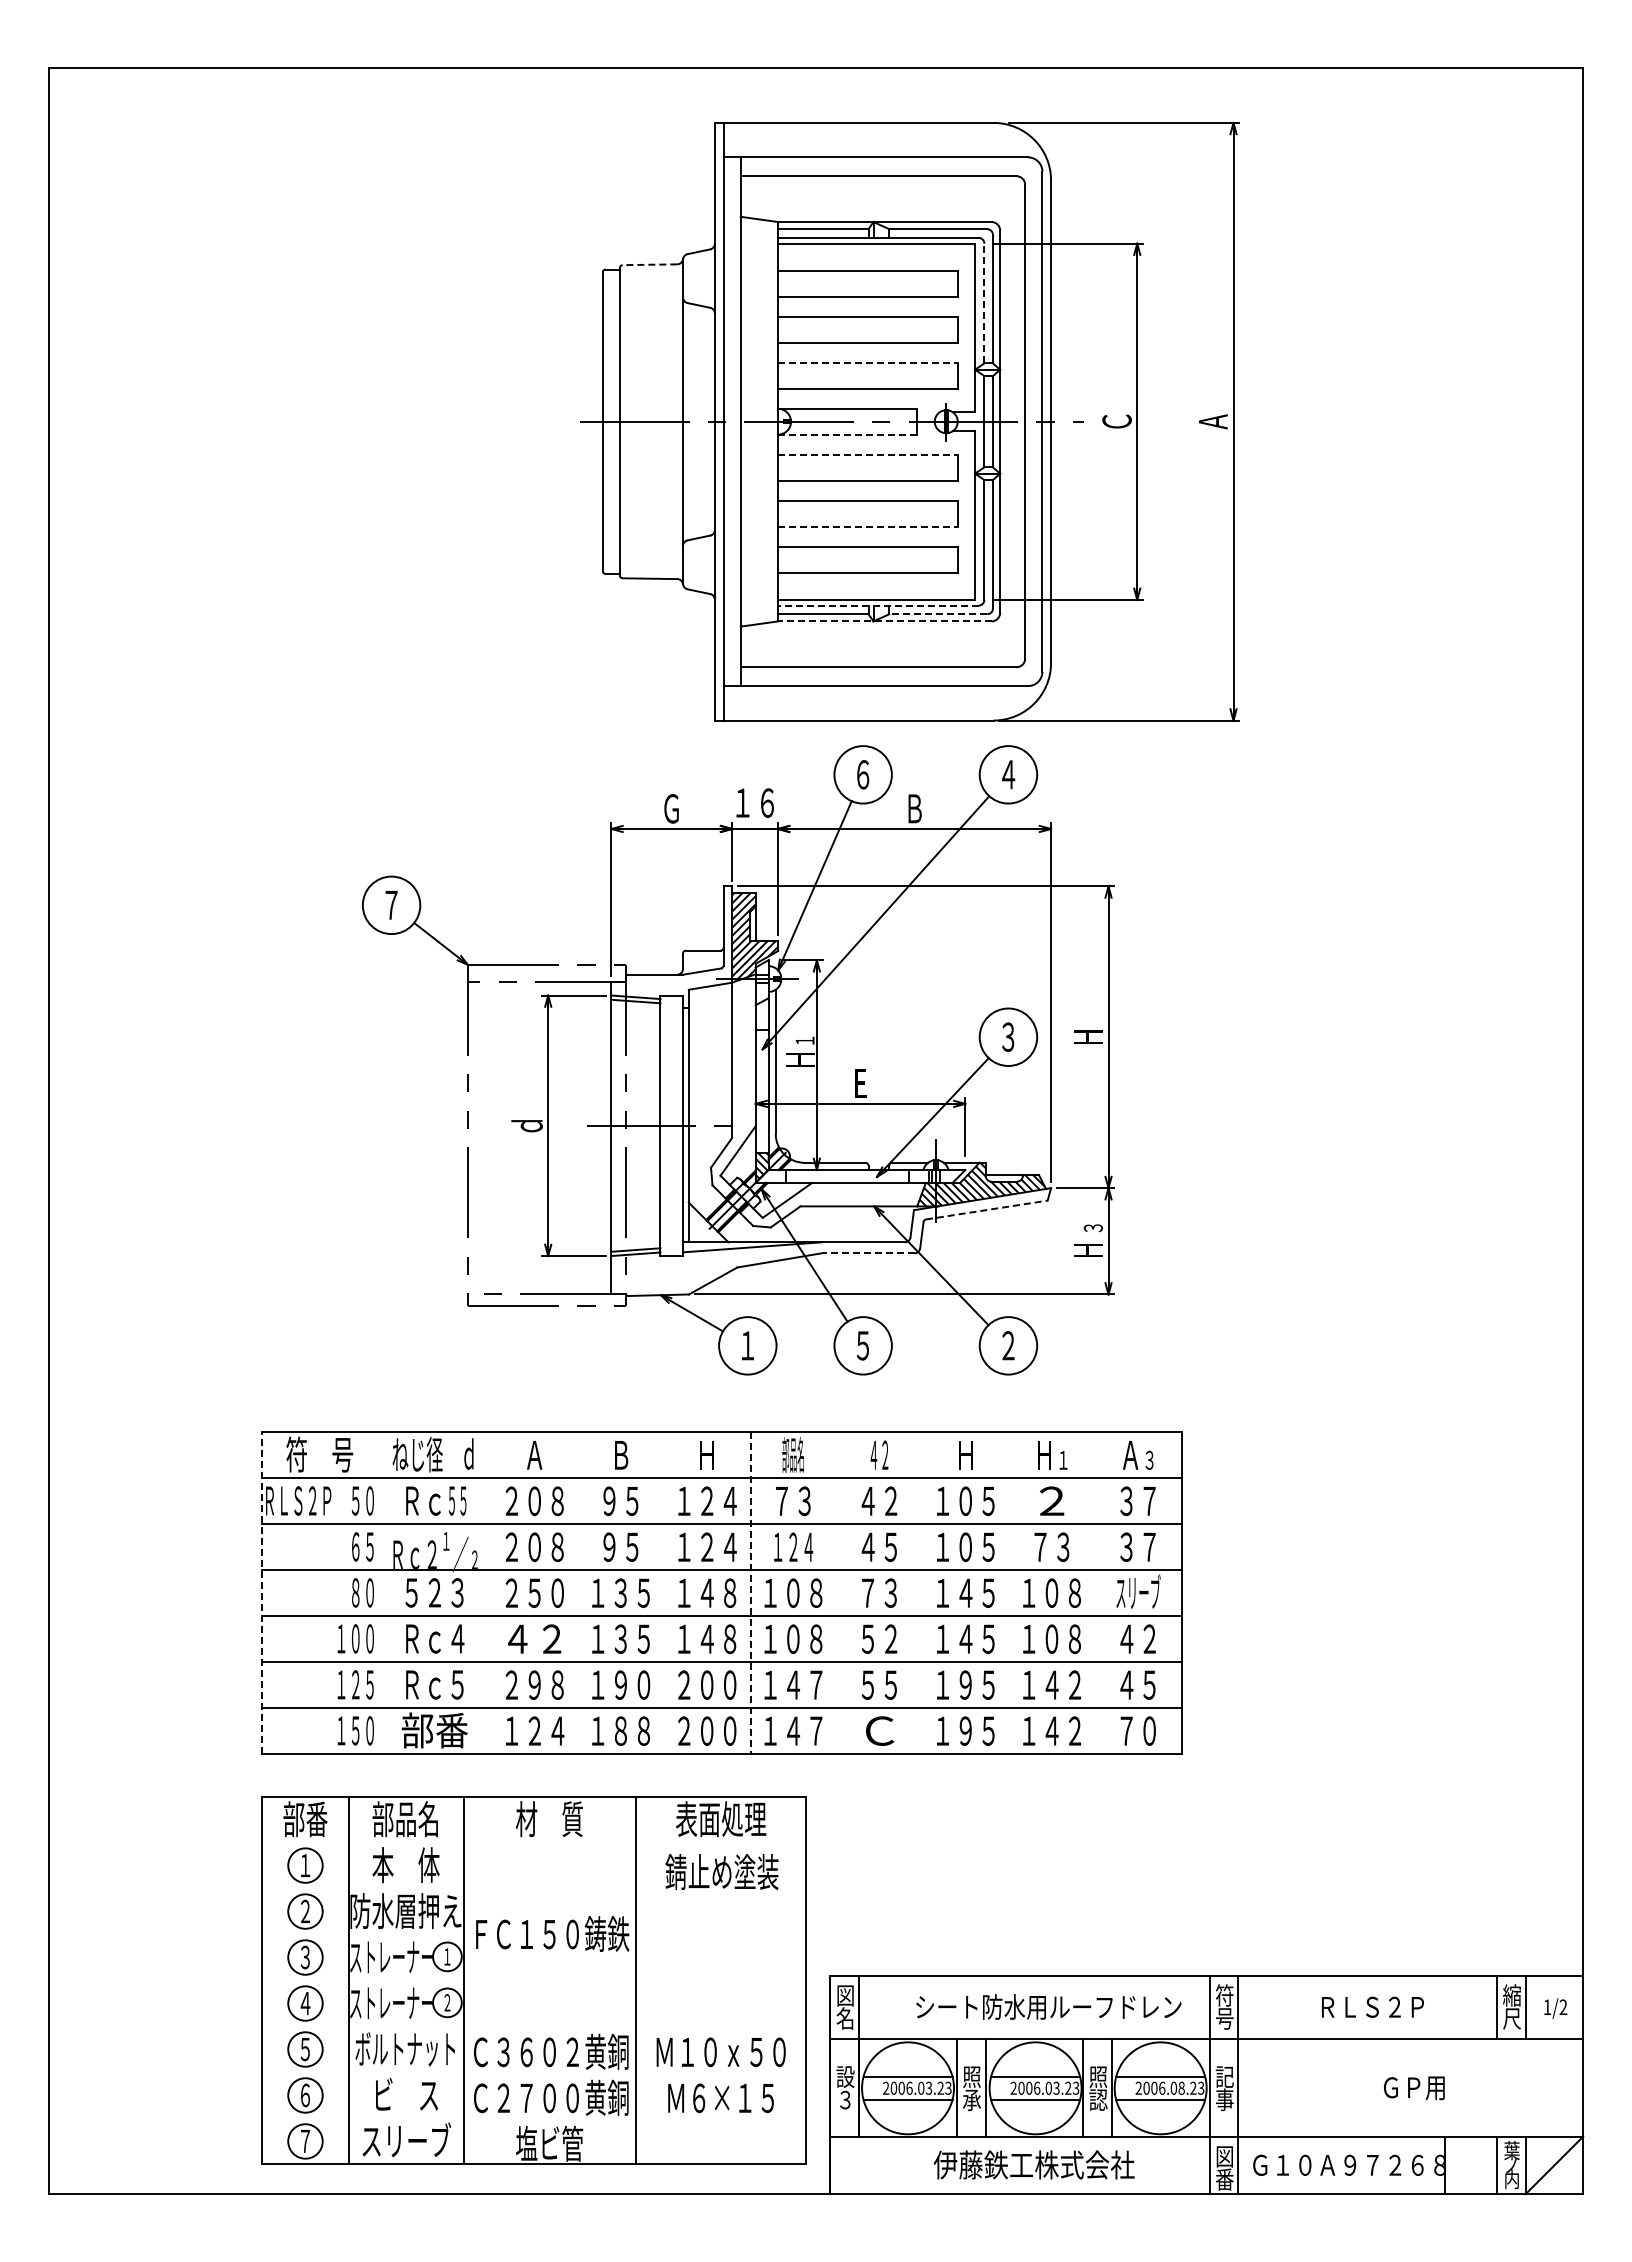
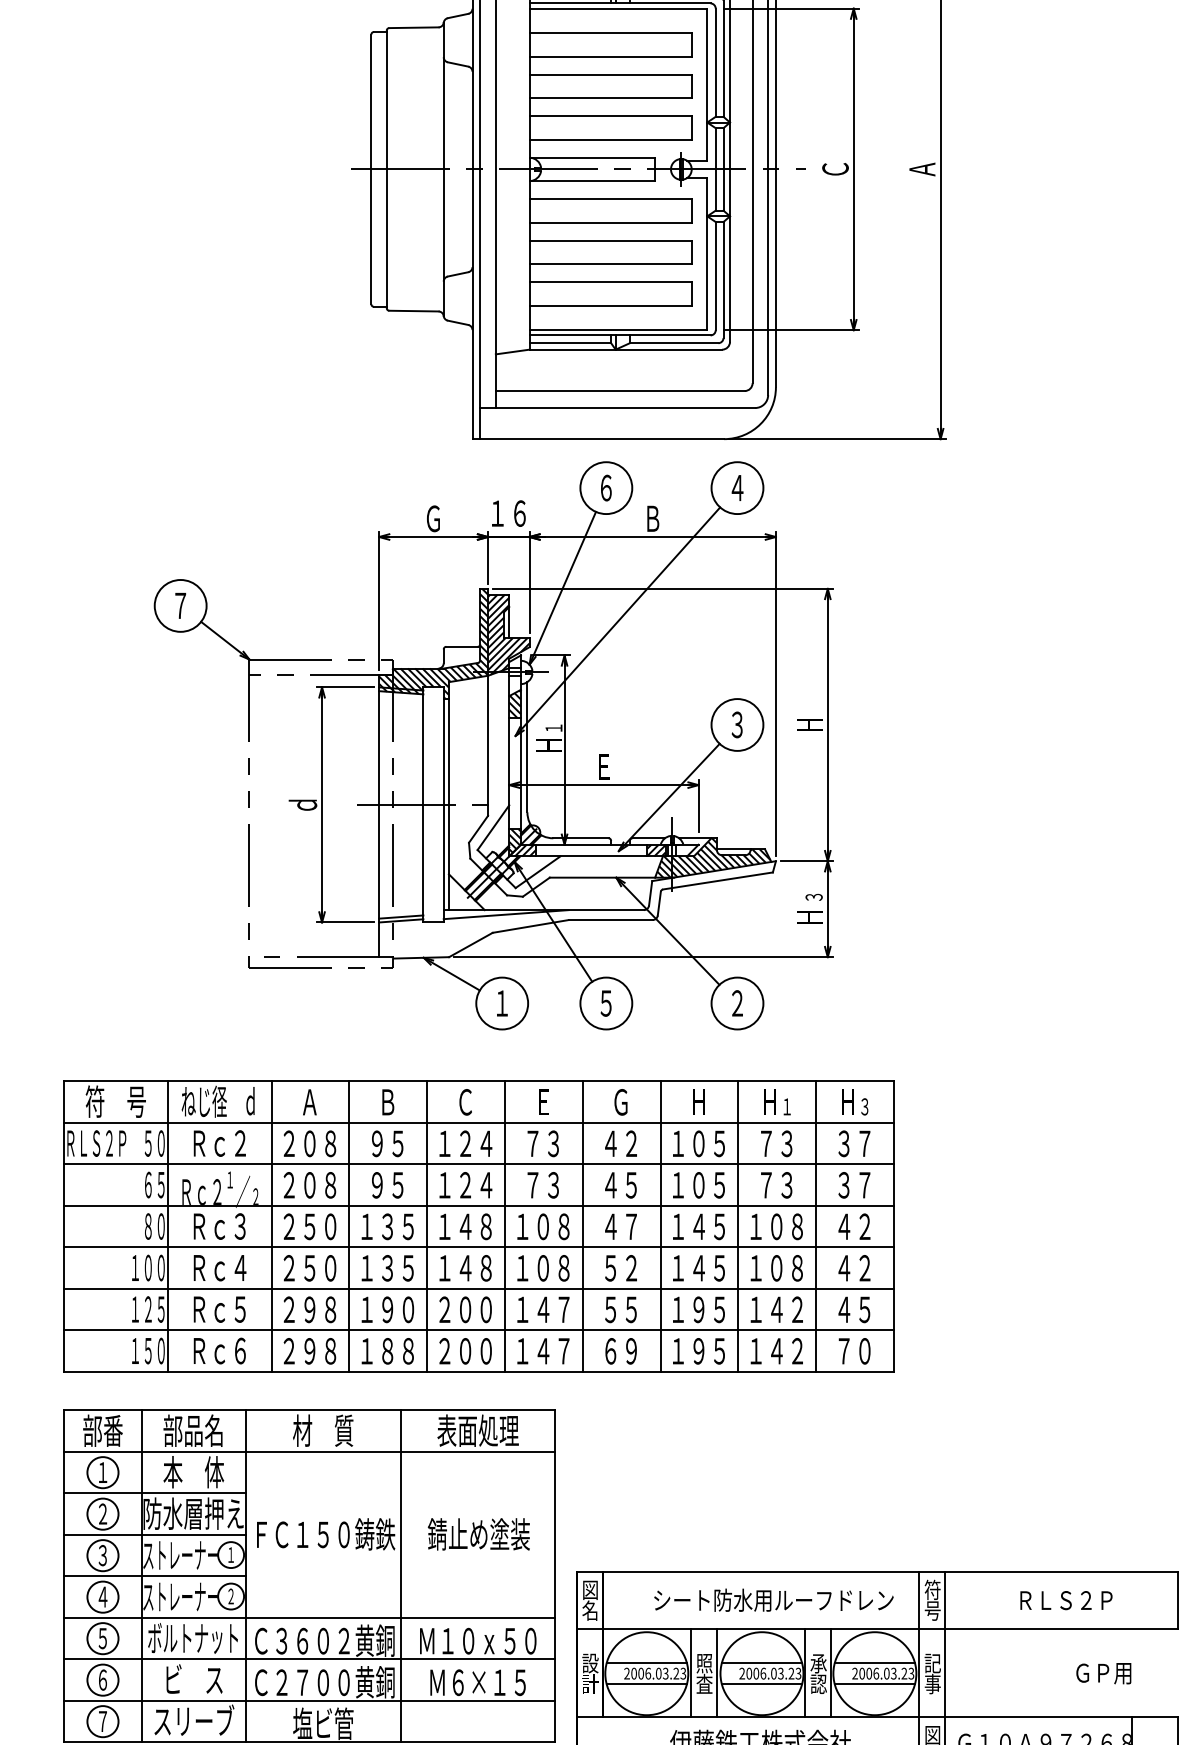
line: (649, 264) -> (413, 27), dashed -> solid
line: (984, 303) -> (715, 62), dashed -> solid
line: (867, 362) -> (610, 115), dashed -> solid
line: (848, 434) -> (593, 180), dashed -> solid
line: (867, 454) -> (610, 199), dashed -> solid
line: (867, 526) -> (610, 263), dashed -> solid
line: (877, 605) -> (619, 335), dashed -> solid
line: (938, 614) -> (674, 343), dashed -> solid
line: (884, 621) -> (625, 349), dashed -> solid
hatch: (671, 947) -> (433, 643), added
hatch: (761, 1014) -> (514, 704), added
hatch: (773, 1175) -> (525, 849), added
hatch: (918, 1175) -> (656, 849), added
line: (986, 1210) -> (717, 881), dashed -> solid
line: (867, 1253) -> (610, 920), dashed -> solid
text: (792, 1454) -> (542, 1101), 部品名 -> Ｅ
text: (707, 1455) -> (465, 1102), Ｈ -> Ｃ
text: (879, 1455) -> (621, 1102), ４２ -> Ｇ
text: (1130, 1455) -> (847, 1102), Ａ -> Ｈ
text: (457, 1500) -> (240, 1143), ５５ -> ２
text: (1051, 1501) -> (776, 1144), ２ -> ７３
text: (793, 1547) -> (543, 1185), １２４ -> ７３
text: (1138, 1591) -> (854, 1225), スリーブ -> ４２
line: (262, 1592) -> (64, 1226), dashed -> solid
line: (377, 1592) -> (167, 1226), added
text: (422, 1592) -> (208, 1226), ５２ -> Ｒｃ
line: (492, 1592) -> (271, 1226), added
line: (578, 1592) -> (349, 1226), added
line: (664, 1592) -> (427, 1226), added
line: (750, 1592) -> (504, 1226), dashed -> solid
line: (837, 1592) -> (583, 1226), added
text: (879, 1592) -> (621, 1226), ７３ -> ４７
line: (923, 1592) -> (660, 1226), added
line: (1009, 1592) -> (738, 1226), added
line: (1095, 1592) -> (816, 1226), added
text: (534, 1638) -> (309, 1267), ４２ -> ２５０
text: (434, 1730) -> (219, 1350), 部番 -> Ｒｃ６
text: (534, 1730) -> (309, 1350), １２４ -> ２９８
text: (879, 1730) -> (621, 1350), Ｃ -> ６９
line: (534, 1842) -> (309, 1451), added
text: (721, 1871) -> (478, 1533), moved
line: (362, 1888) -> (154, 1493), added
line: (362, 1934) -> (154, 1534), added
line: (362, 1980) -> (154, 1576), added
line: (534, 2026) -> (309, 1617), added
line: (534, 2072) -> (309, 1659), added
text: (1098, 2077) -> (818, 1663), 照 -> 承
text: (1181, 2087) -> (893, 1672), 2006.08.23 -> 2006.03.23
text: (845, 2099) -> (590, 1683), ３ -> 計
text: (971, 2099) -> (704, 1683), 承 -> 査
line: (534, 2118) -> (309, 1700), added

